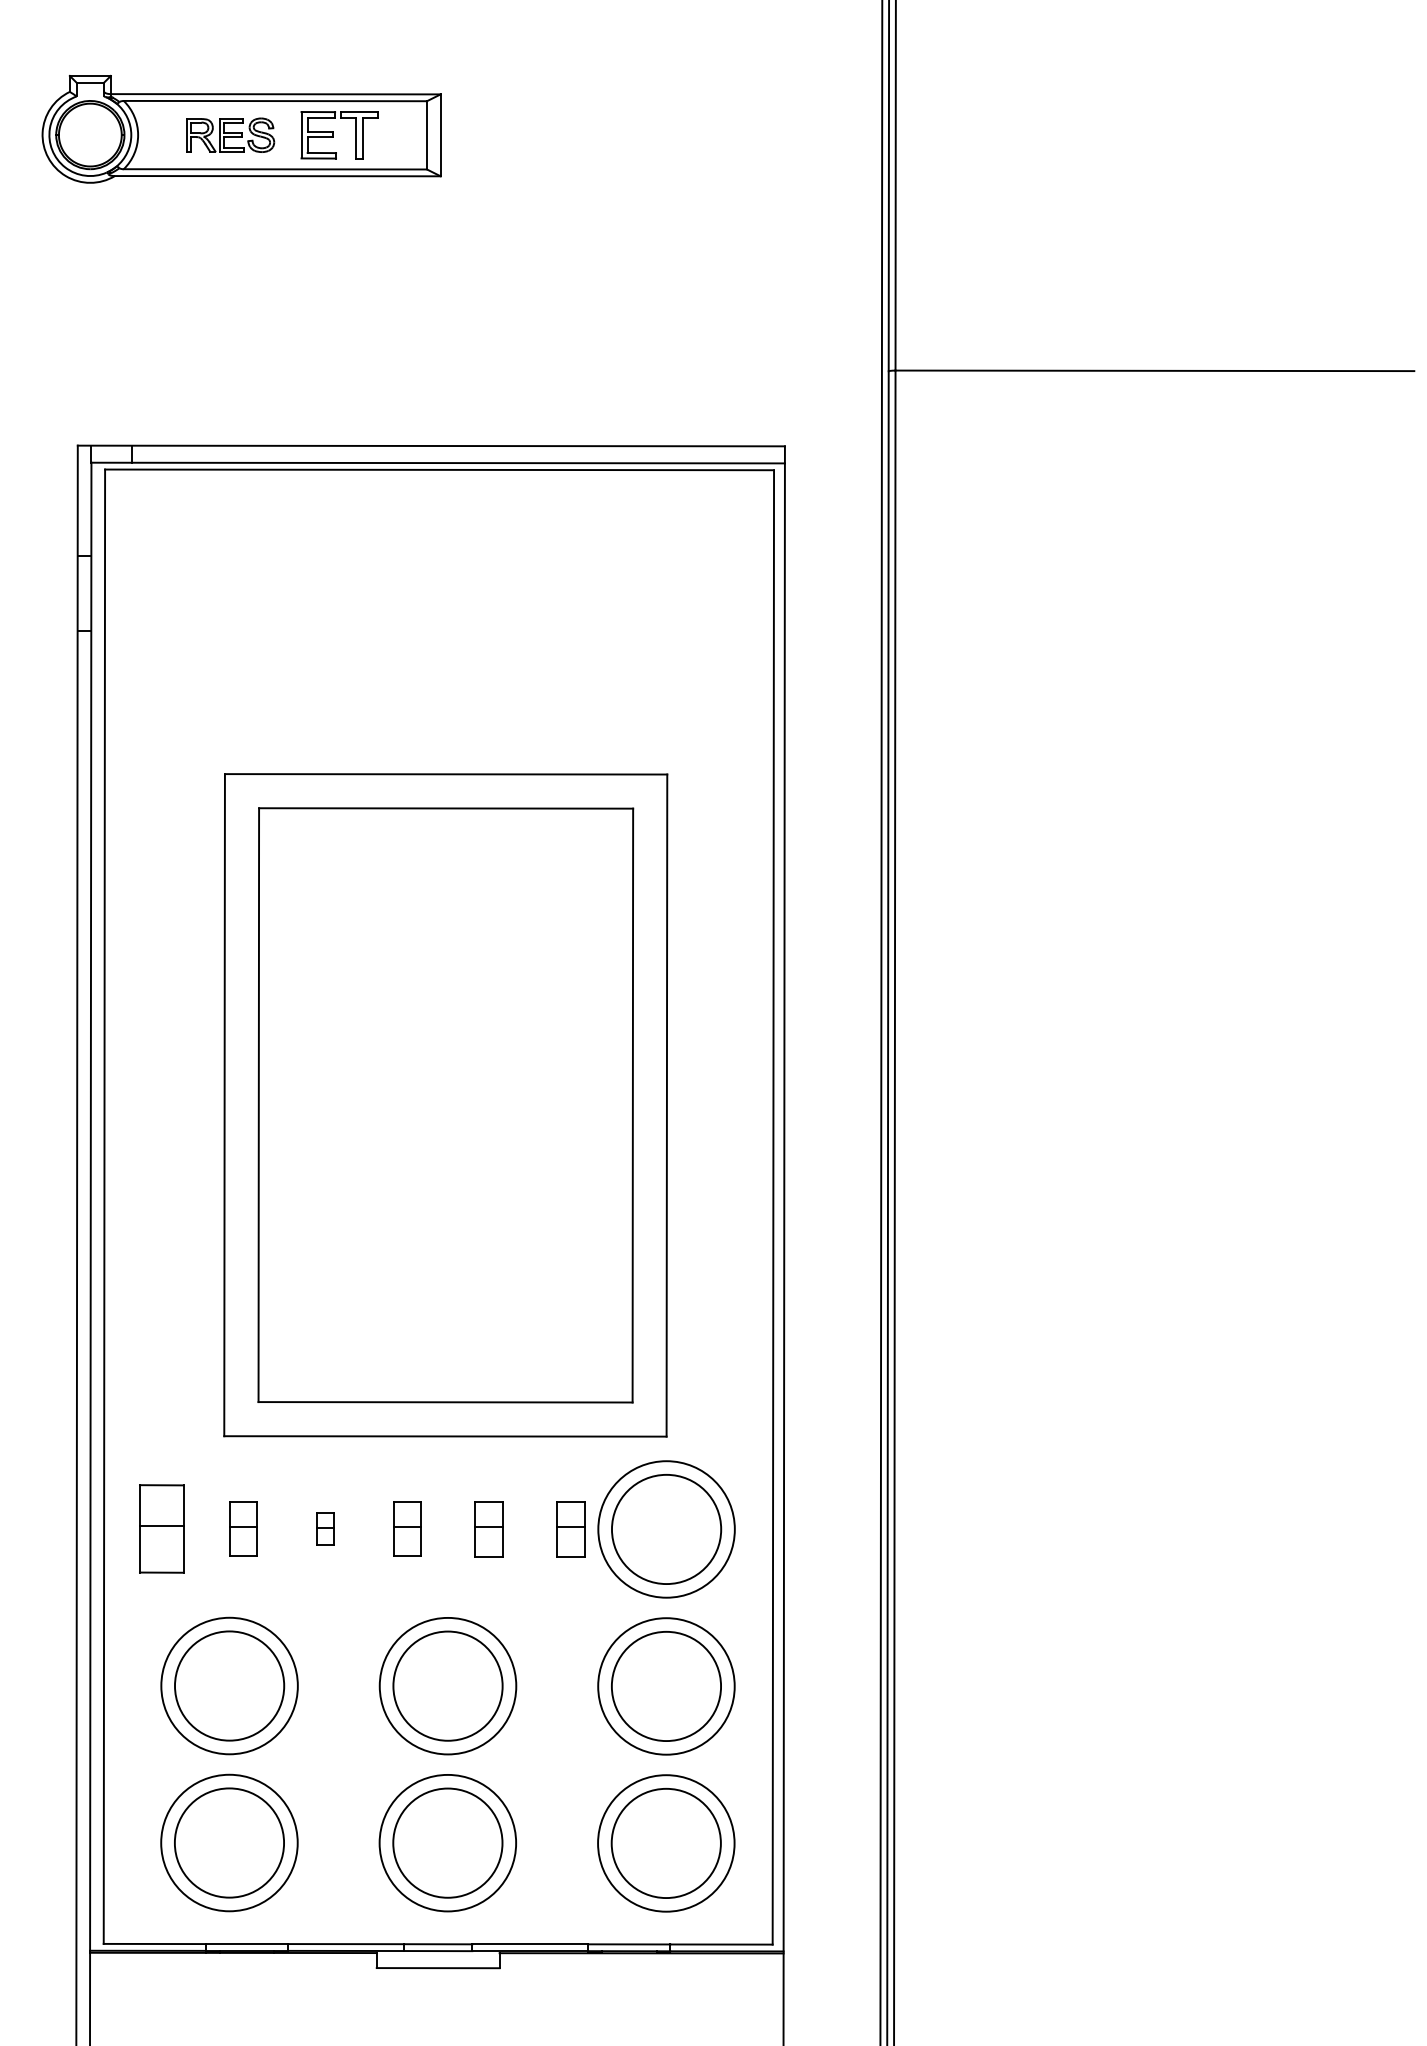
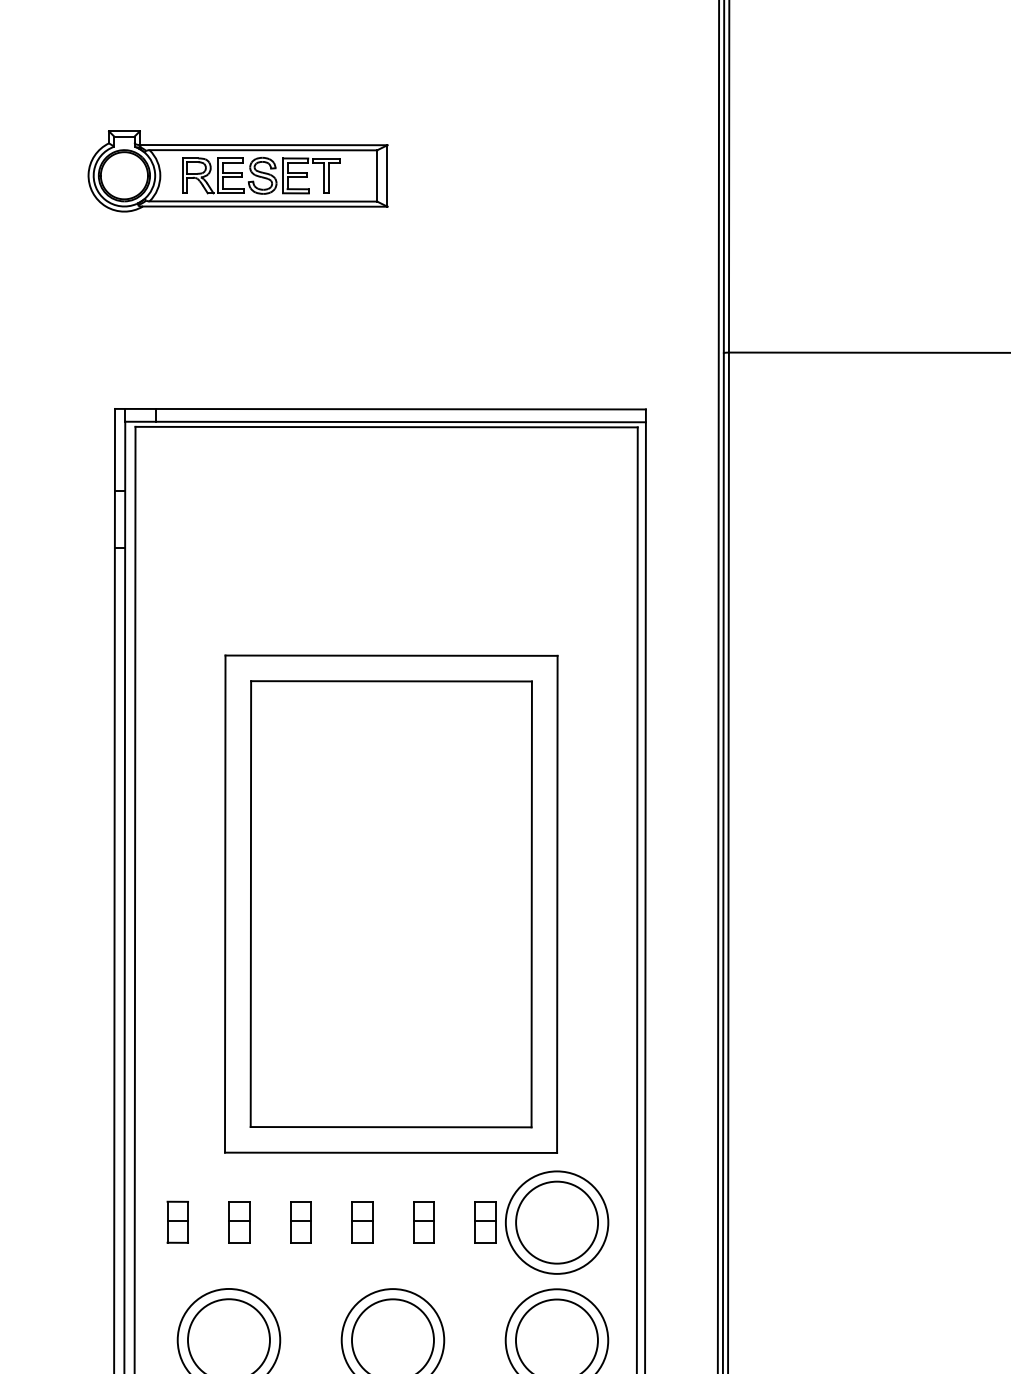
part: (230, 135) -> (229, 176), size x1.43
part: (160, 1528) -> (177, 1221), size x0.62
part: (325, 1528) -> (300, 1221), size x1.67

